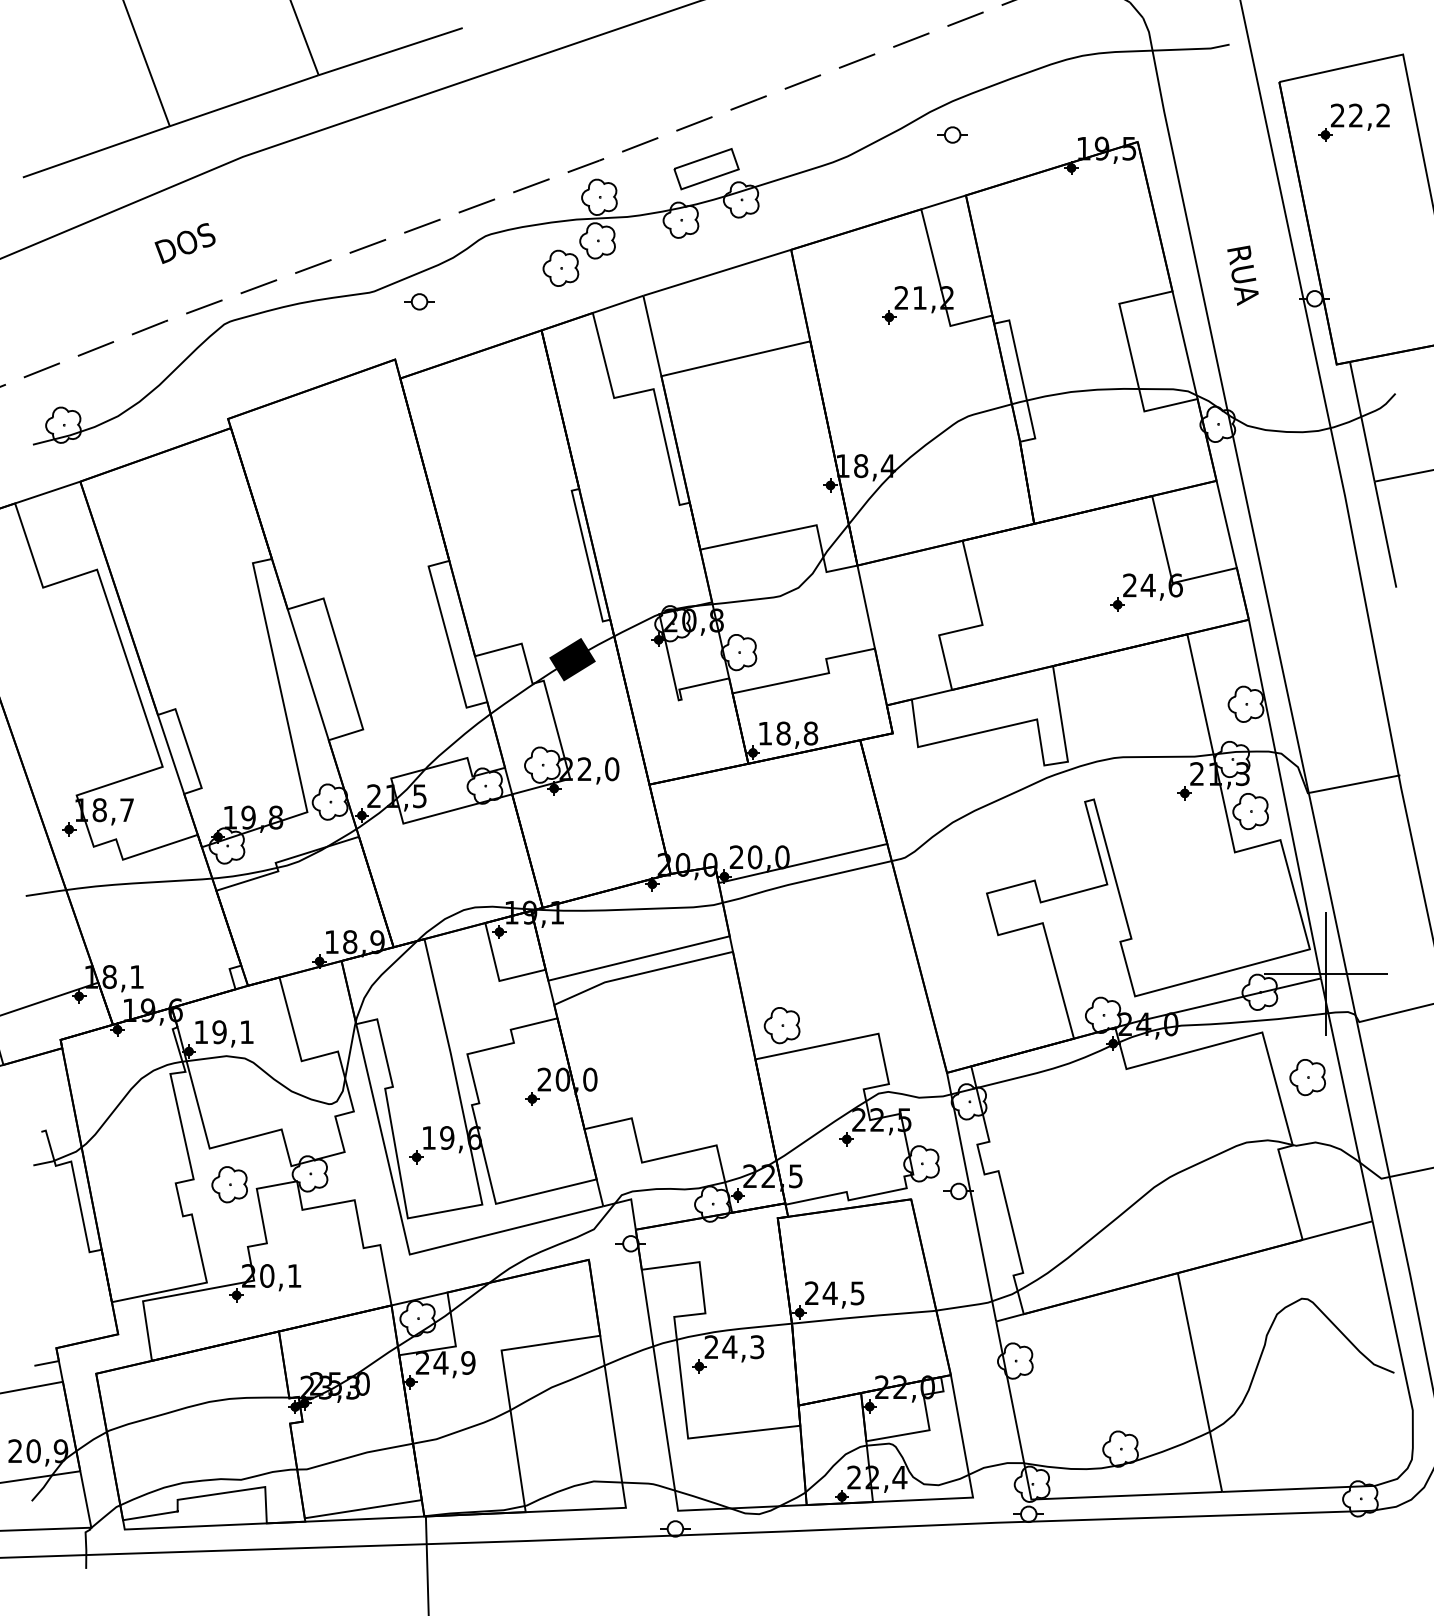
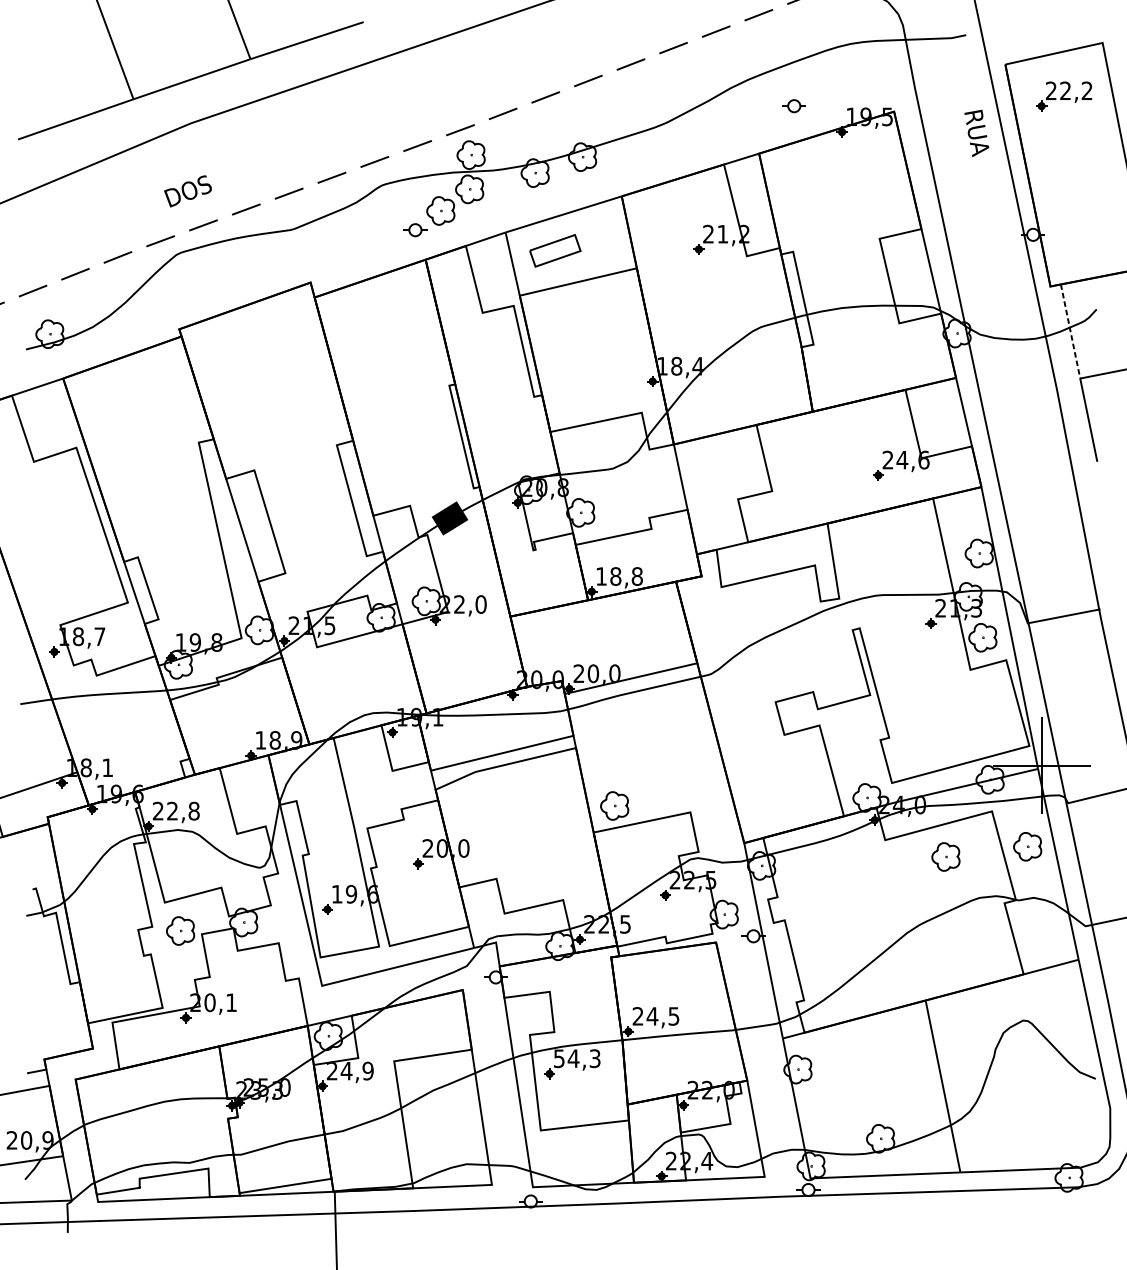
part: (952, 134) -> (794, 105), moved
part: (706, 169) -> (555, 251), moved
text: (184, 243) -> (187, 191), moved
text: (1242, 275) -> (976, 133), moved
part: (419, 301) -> (415, 229), moved
line: (1362, 422) -> (1070, 332), solid -> dashed
text: (224, 1032) -> (176, 811), 19,1 -> 22,8
part: (1203, 1090) -> (945, 856), added
text: (711, 1347) -> (559, 1058), 24,3 -> 54,3

